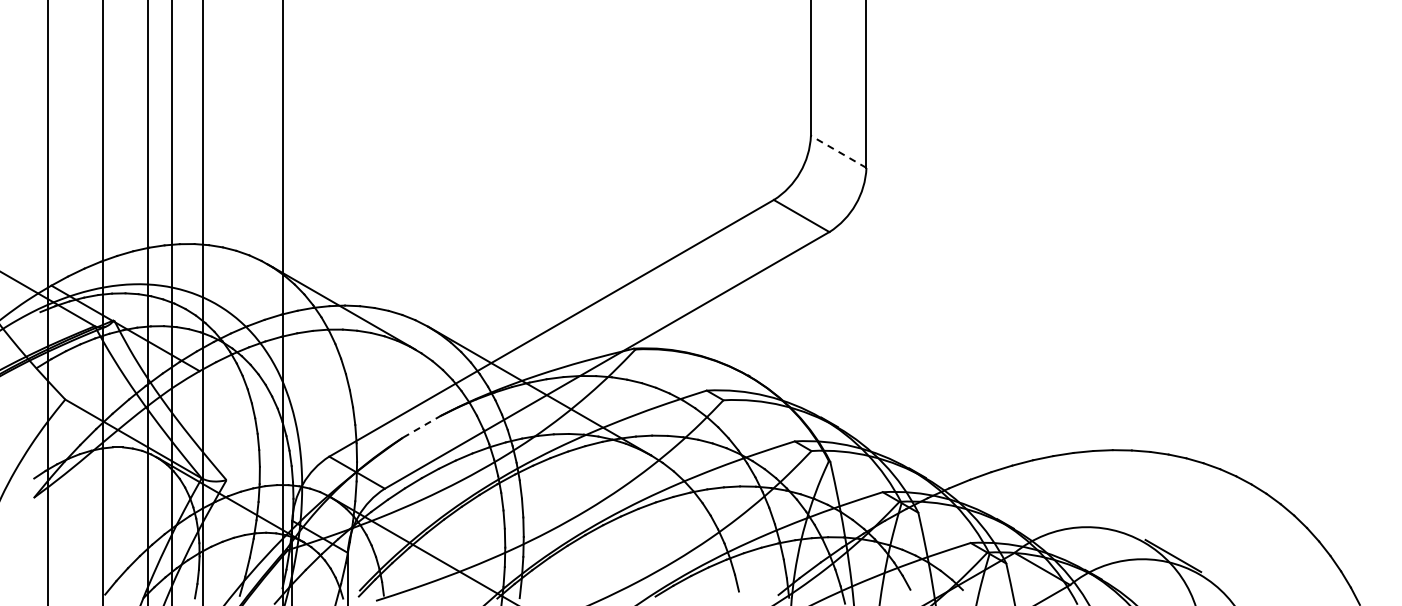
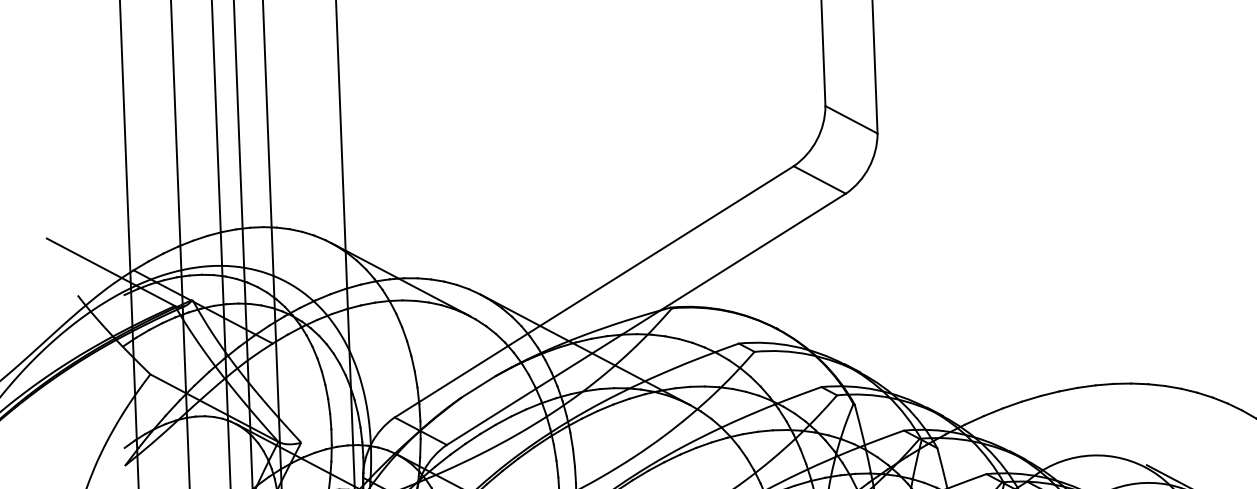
line: (838, 151) -> (851, 119), dashed -> solid
line: (421, 426) -> (478, 386), dashed -> solid

